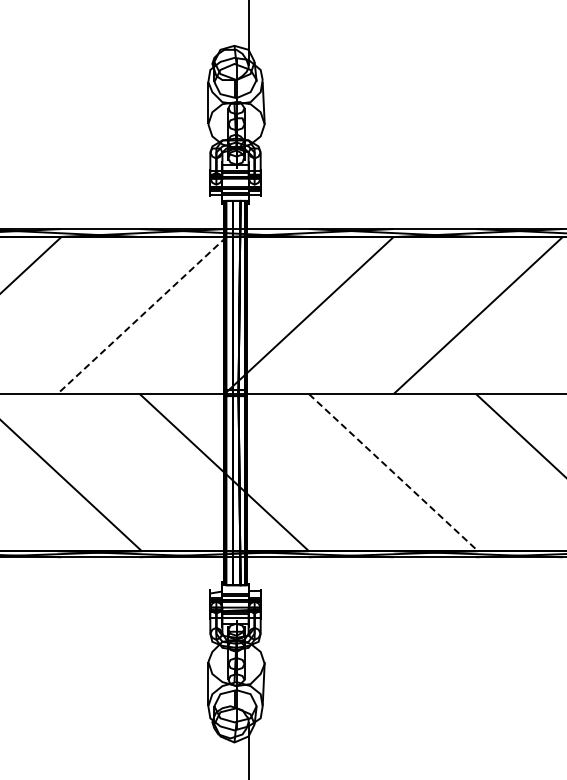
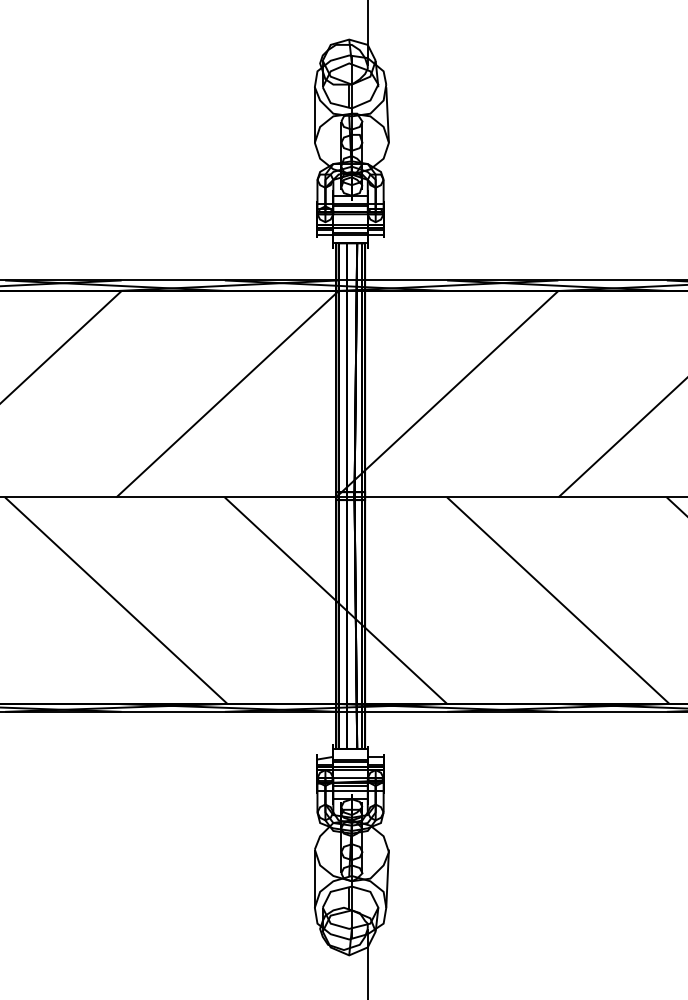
line: (141, 315) -> (226, 394), dashed -> solid
line: (393, 473) -> (558, 601), dashed -> solid

